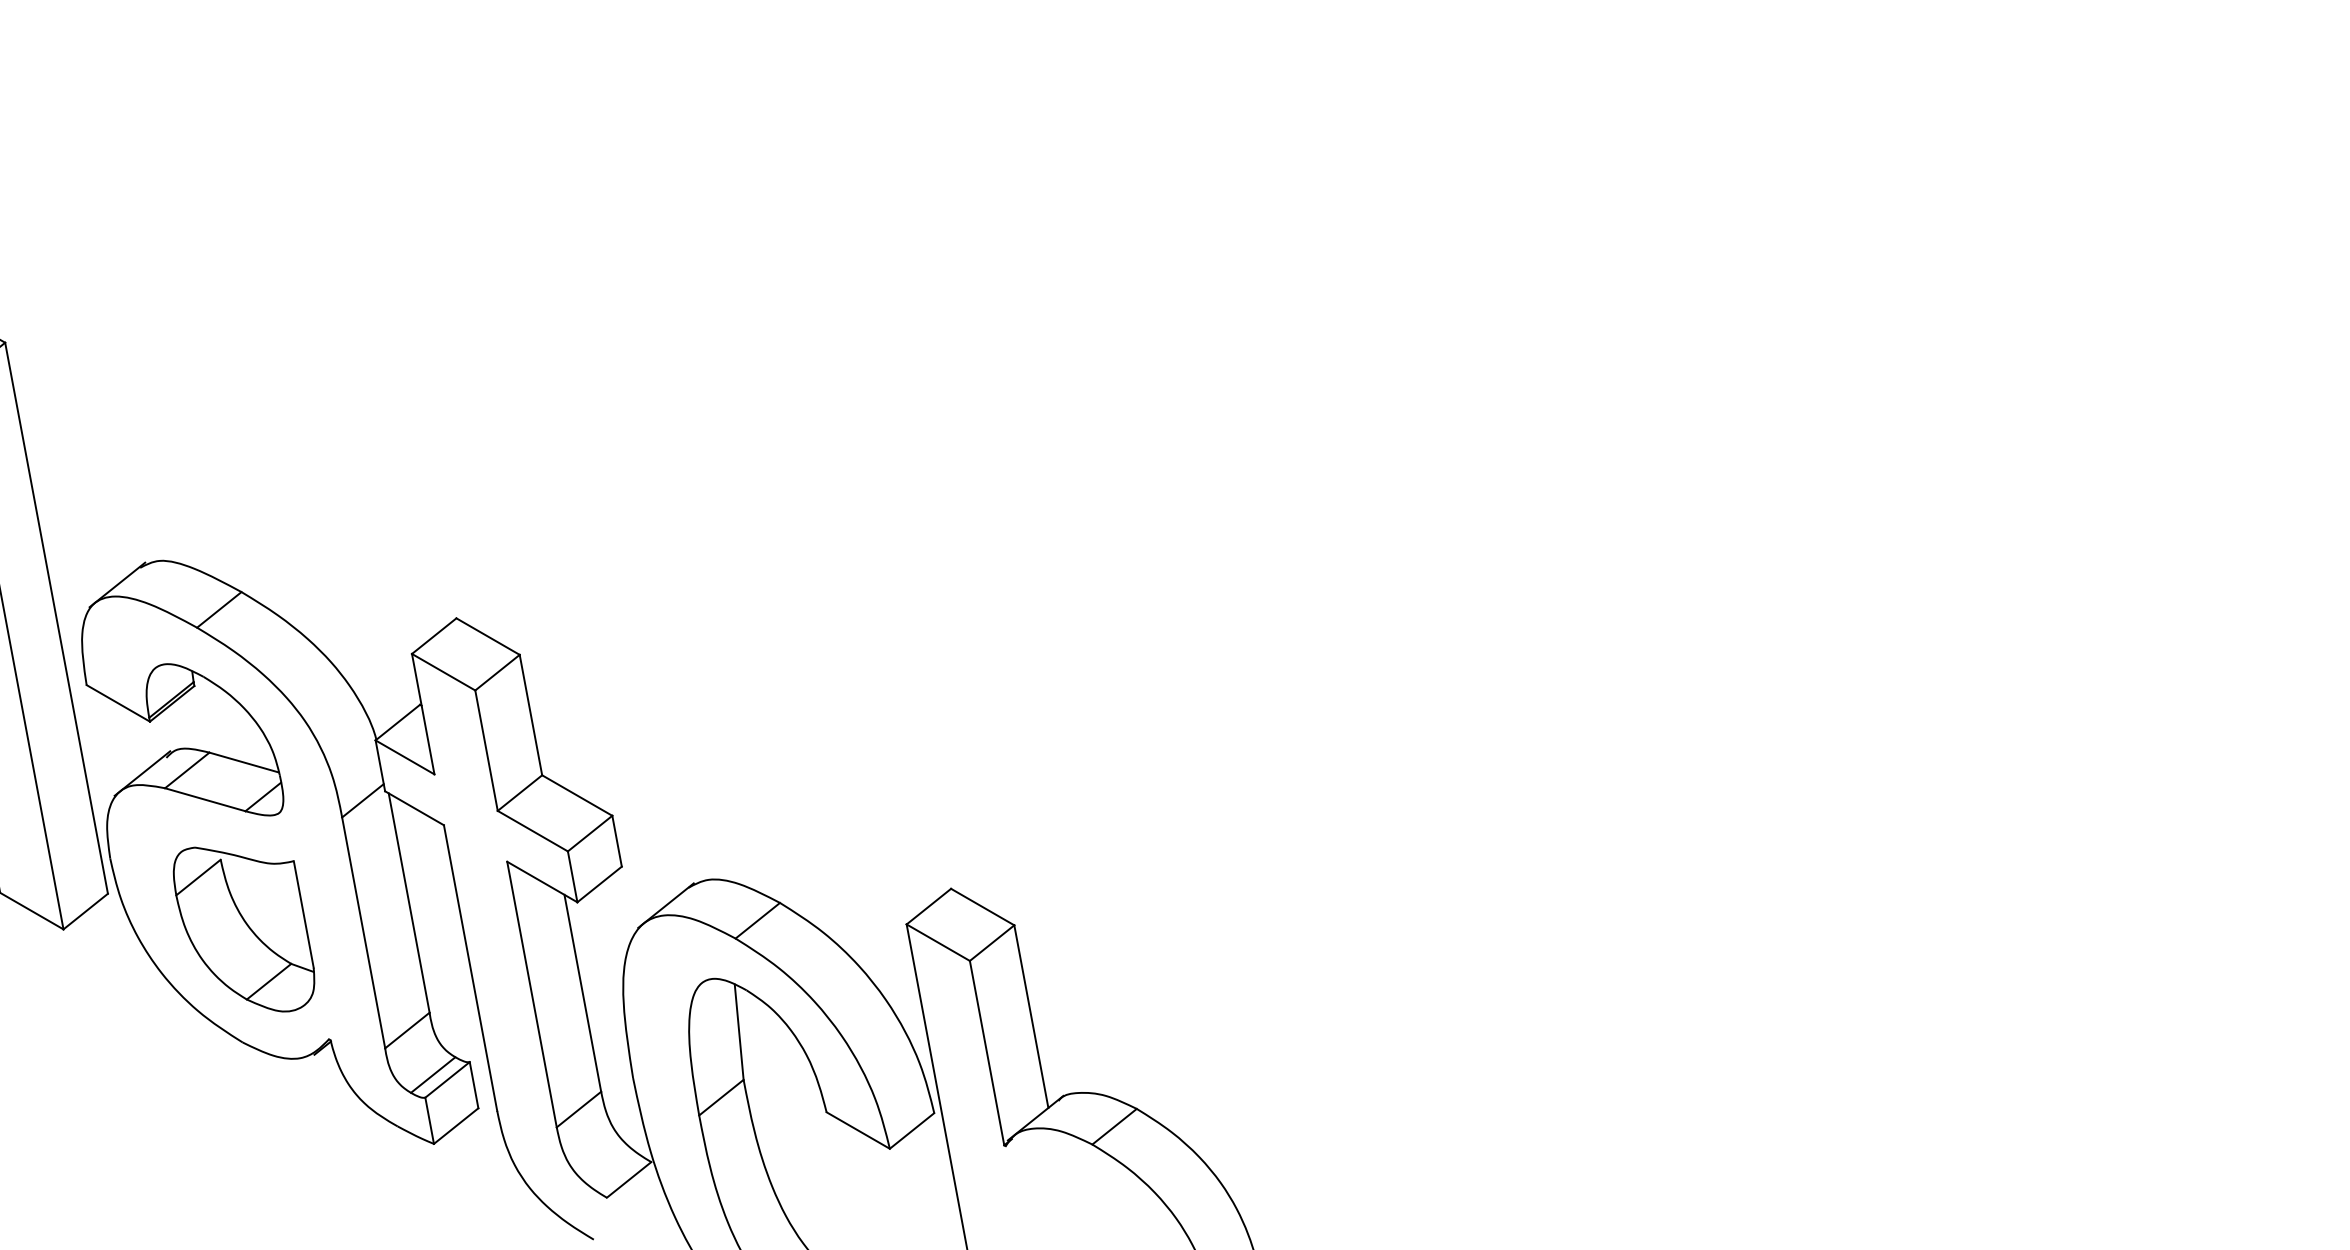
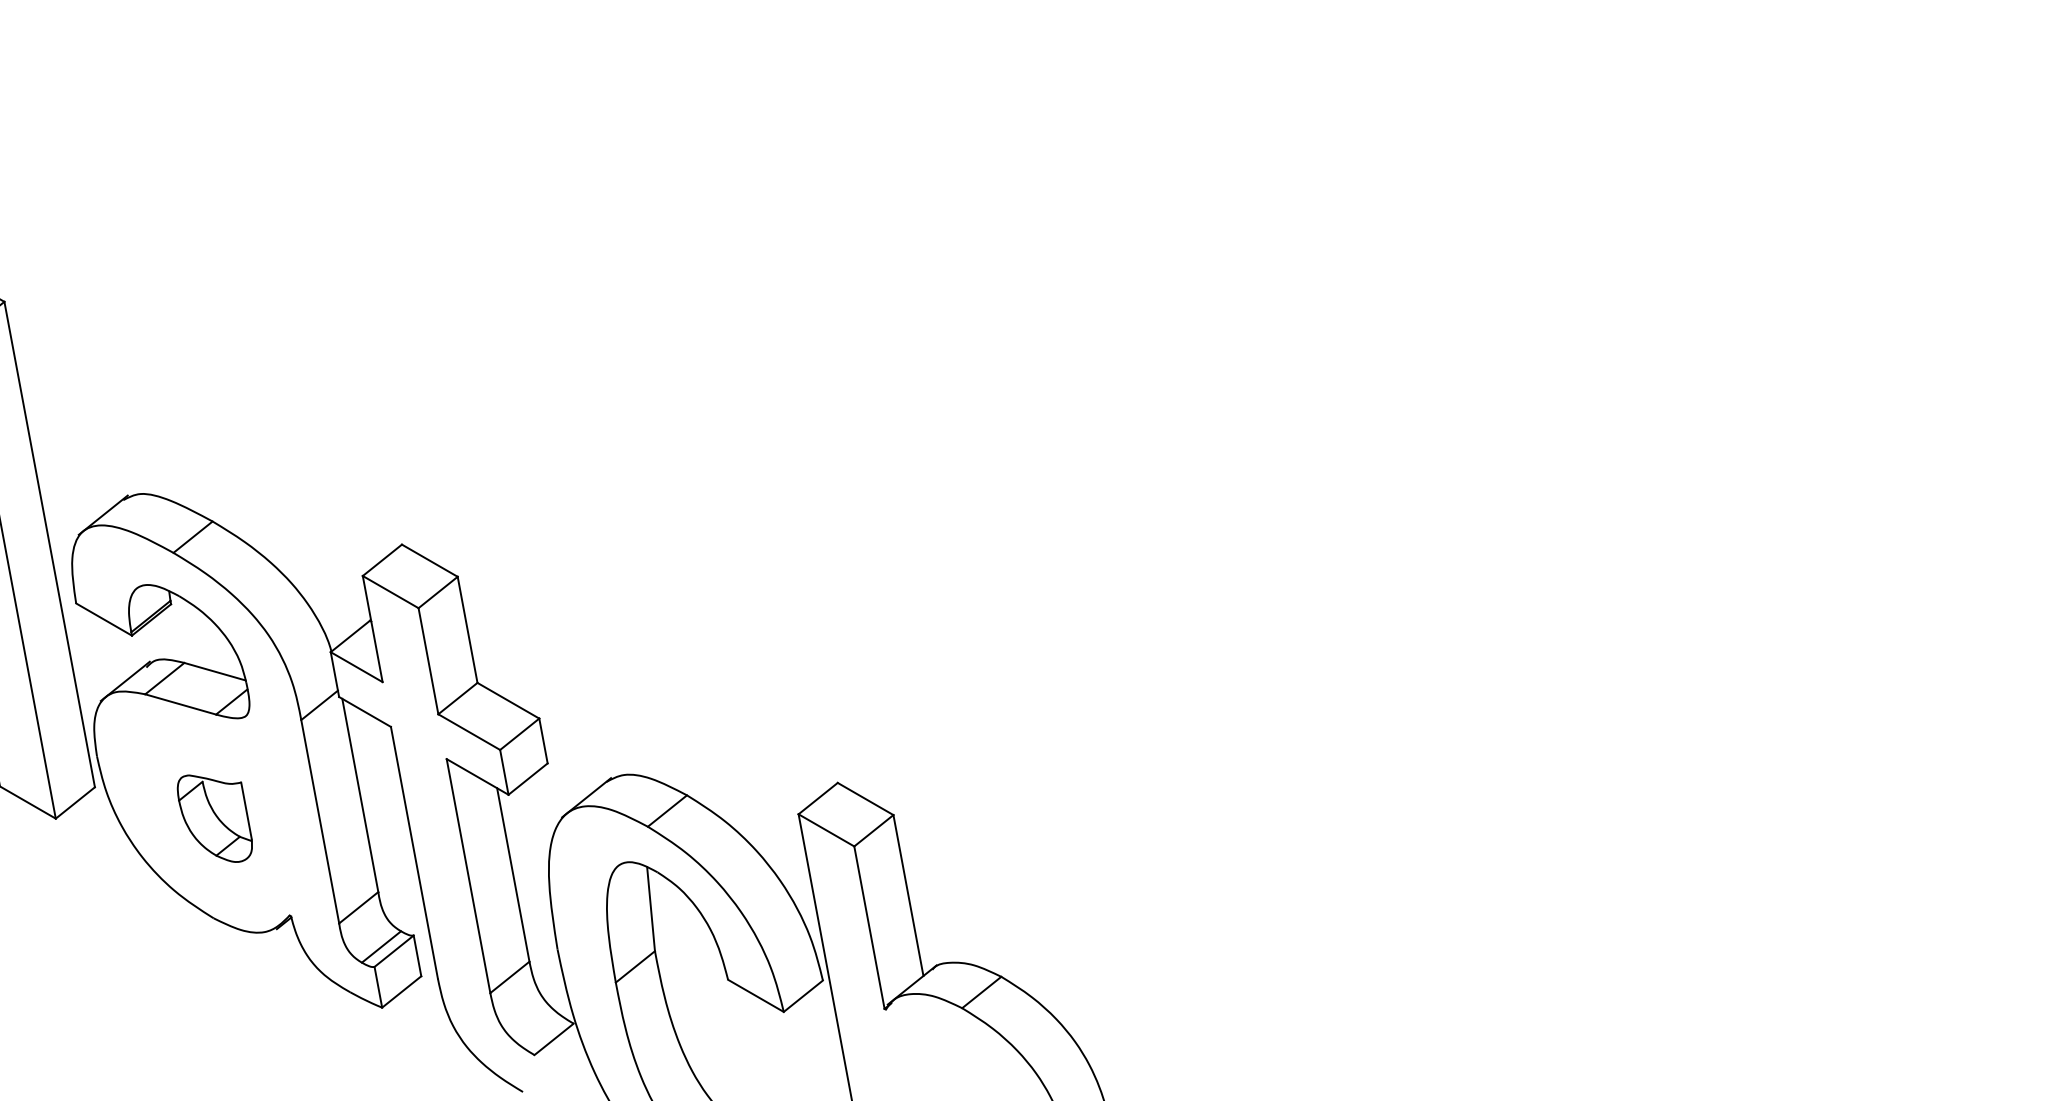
part: (243, 929) -> (214, 818), size x0.6

